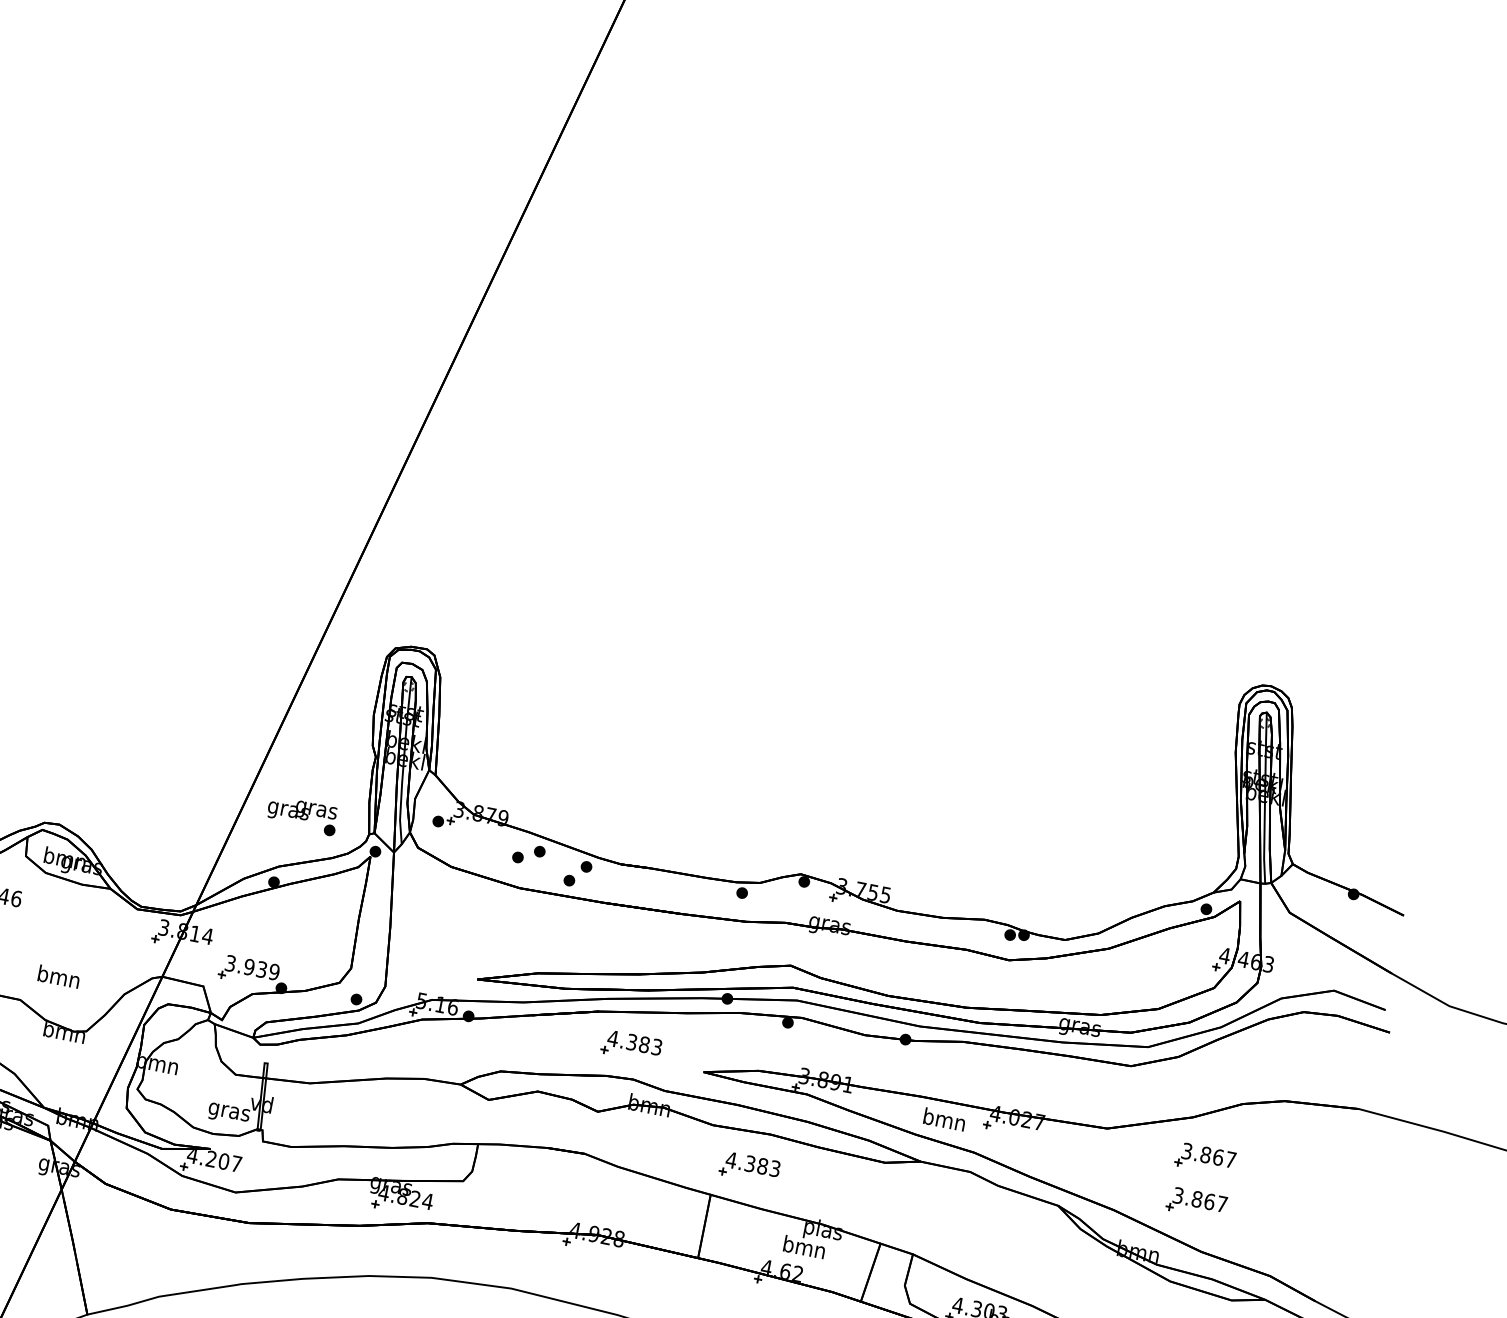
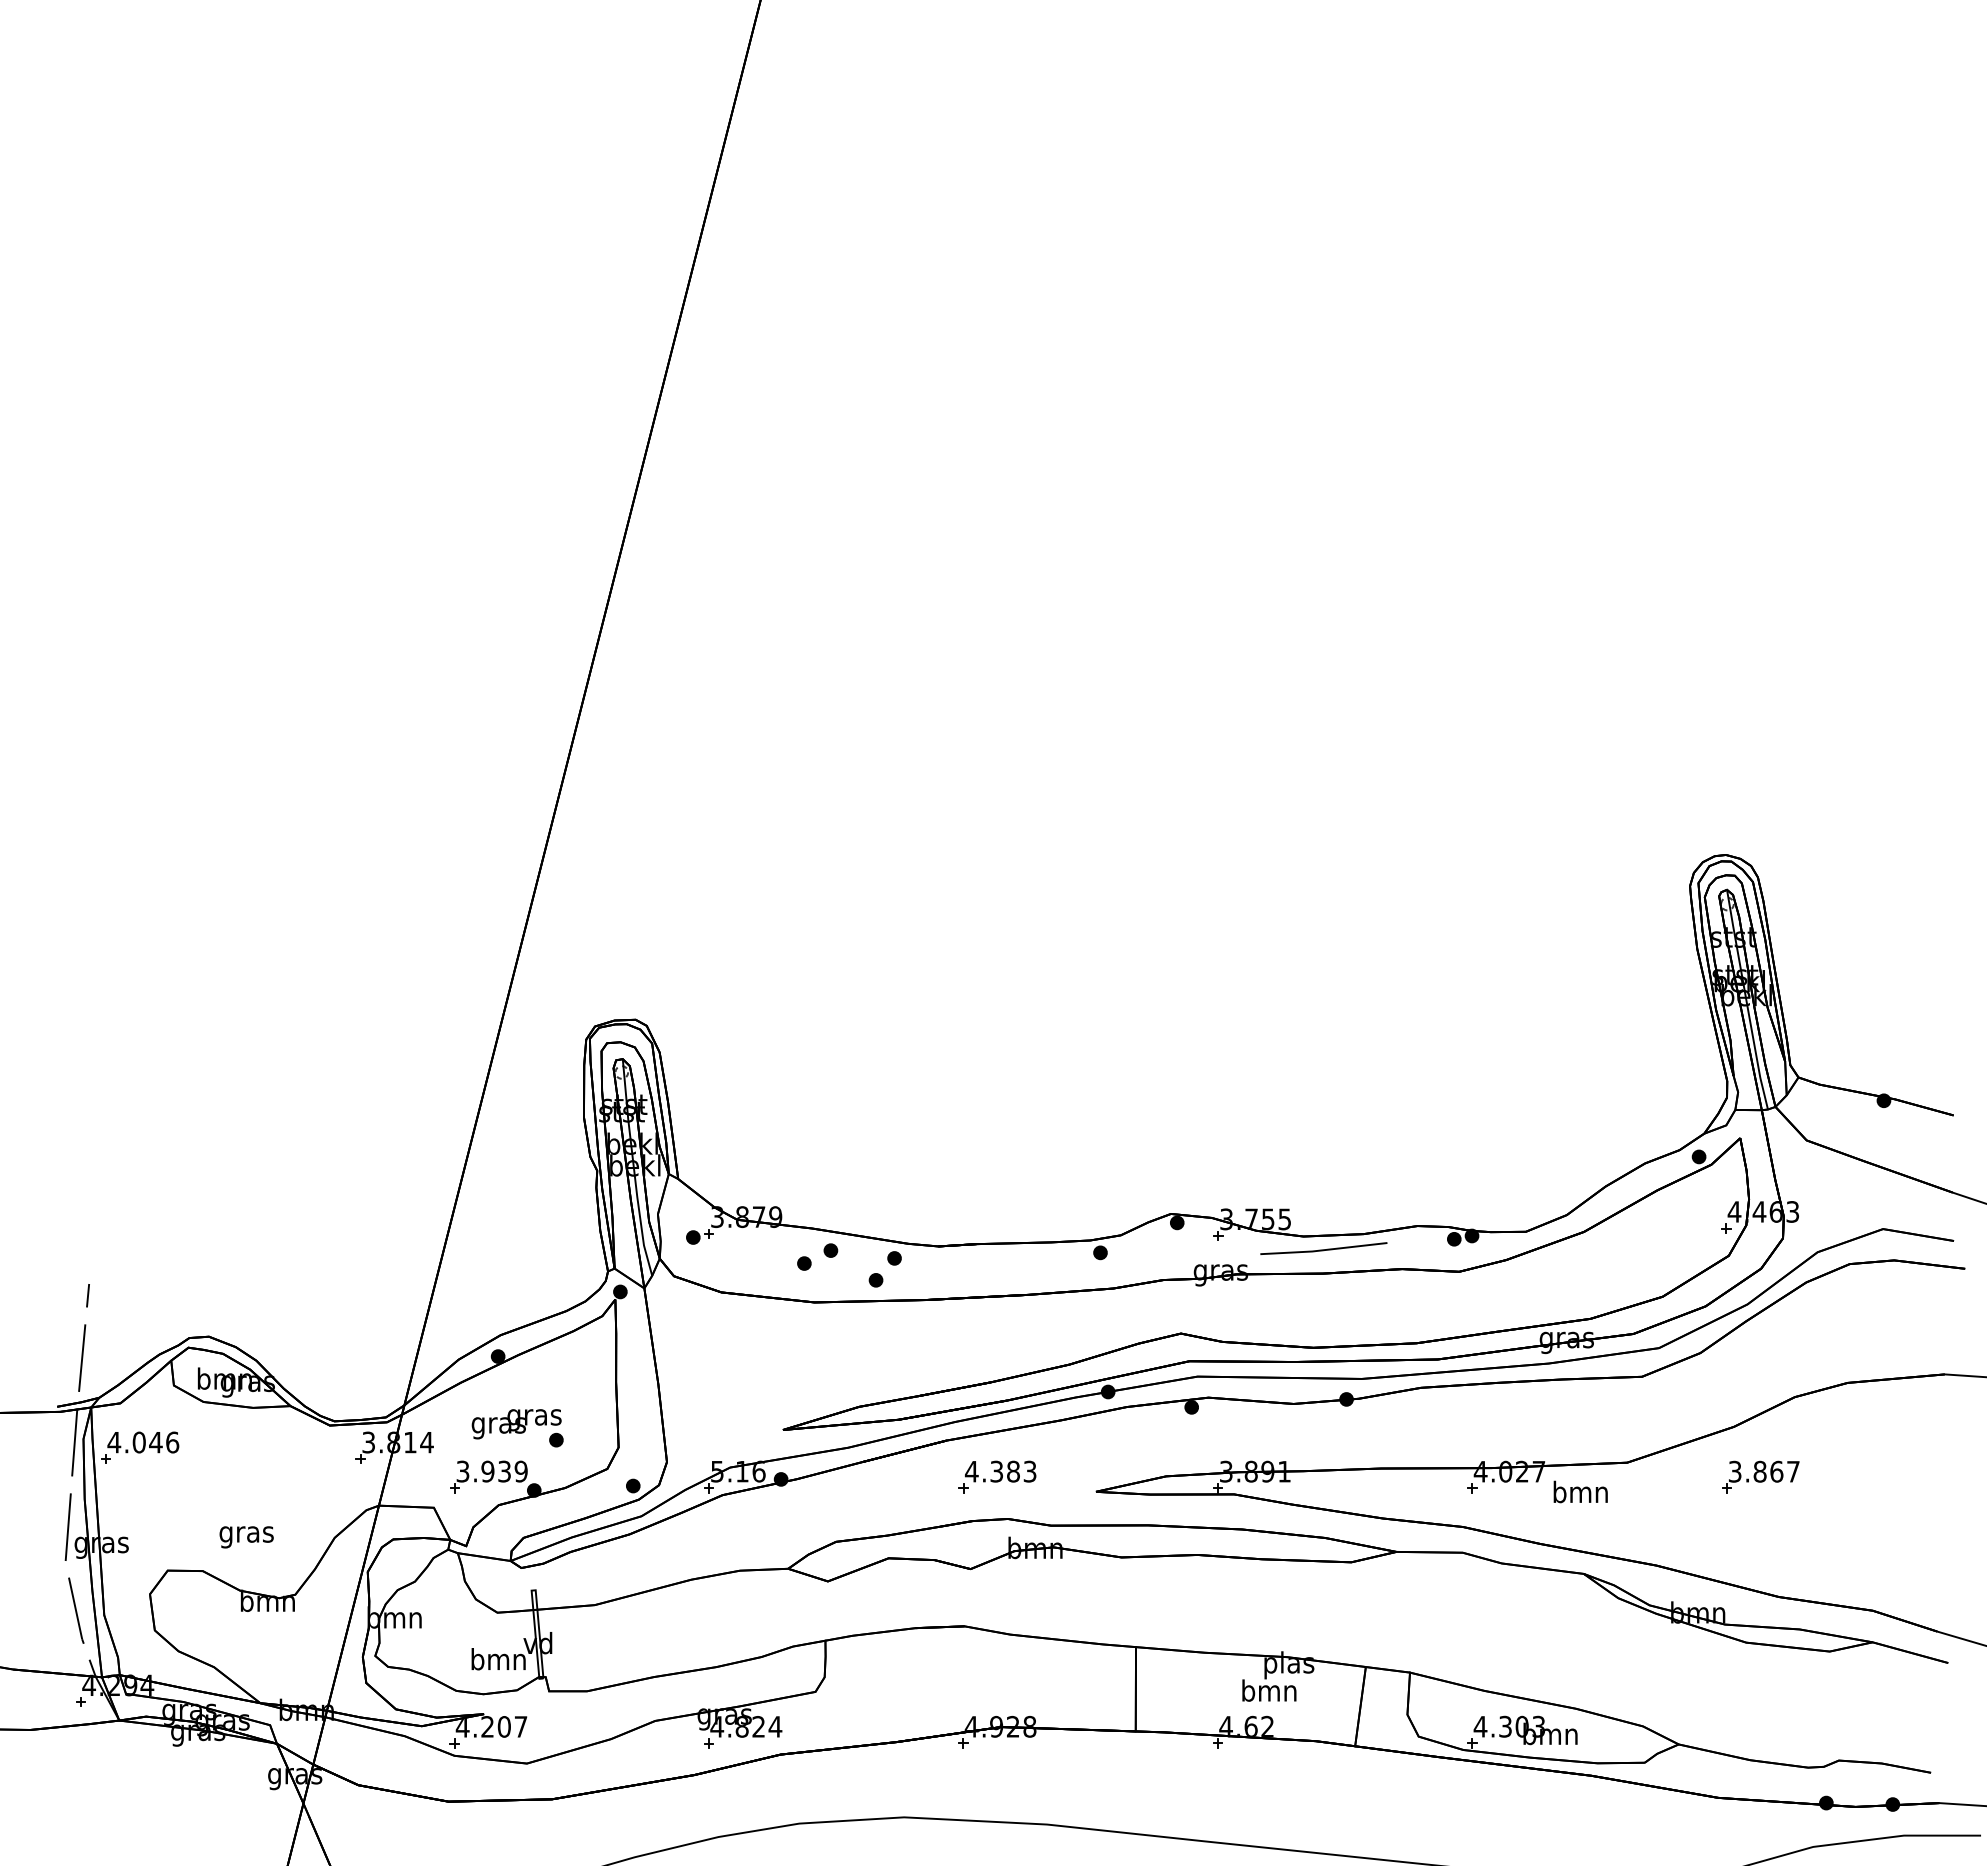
part: (302, 815) -> (517, 1428), moved
line: (910, 923) -> (1323, 1249), added
text: (58, 978) -> (246, 1534), bmn -> gras
text: (229, 1112) -> (498, 1662), gras -> bmn
text: (944, 1119) -> (1580, 1491), moved
part: (750, 1167) -> (1179, 1602), removed
part: (1196, 1202) -> (1760, 1535), removed

